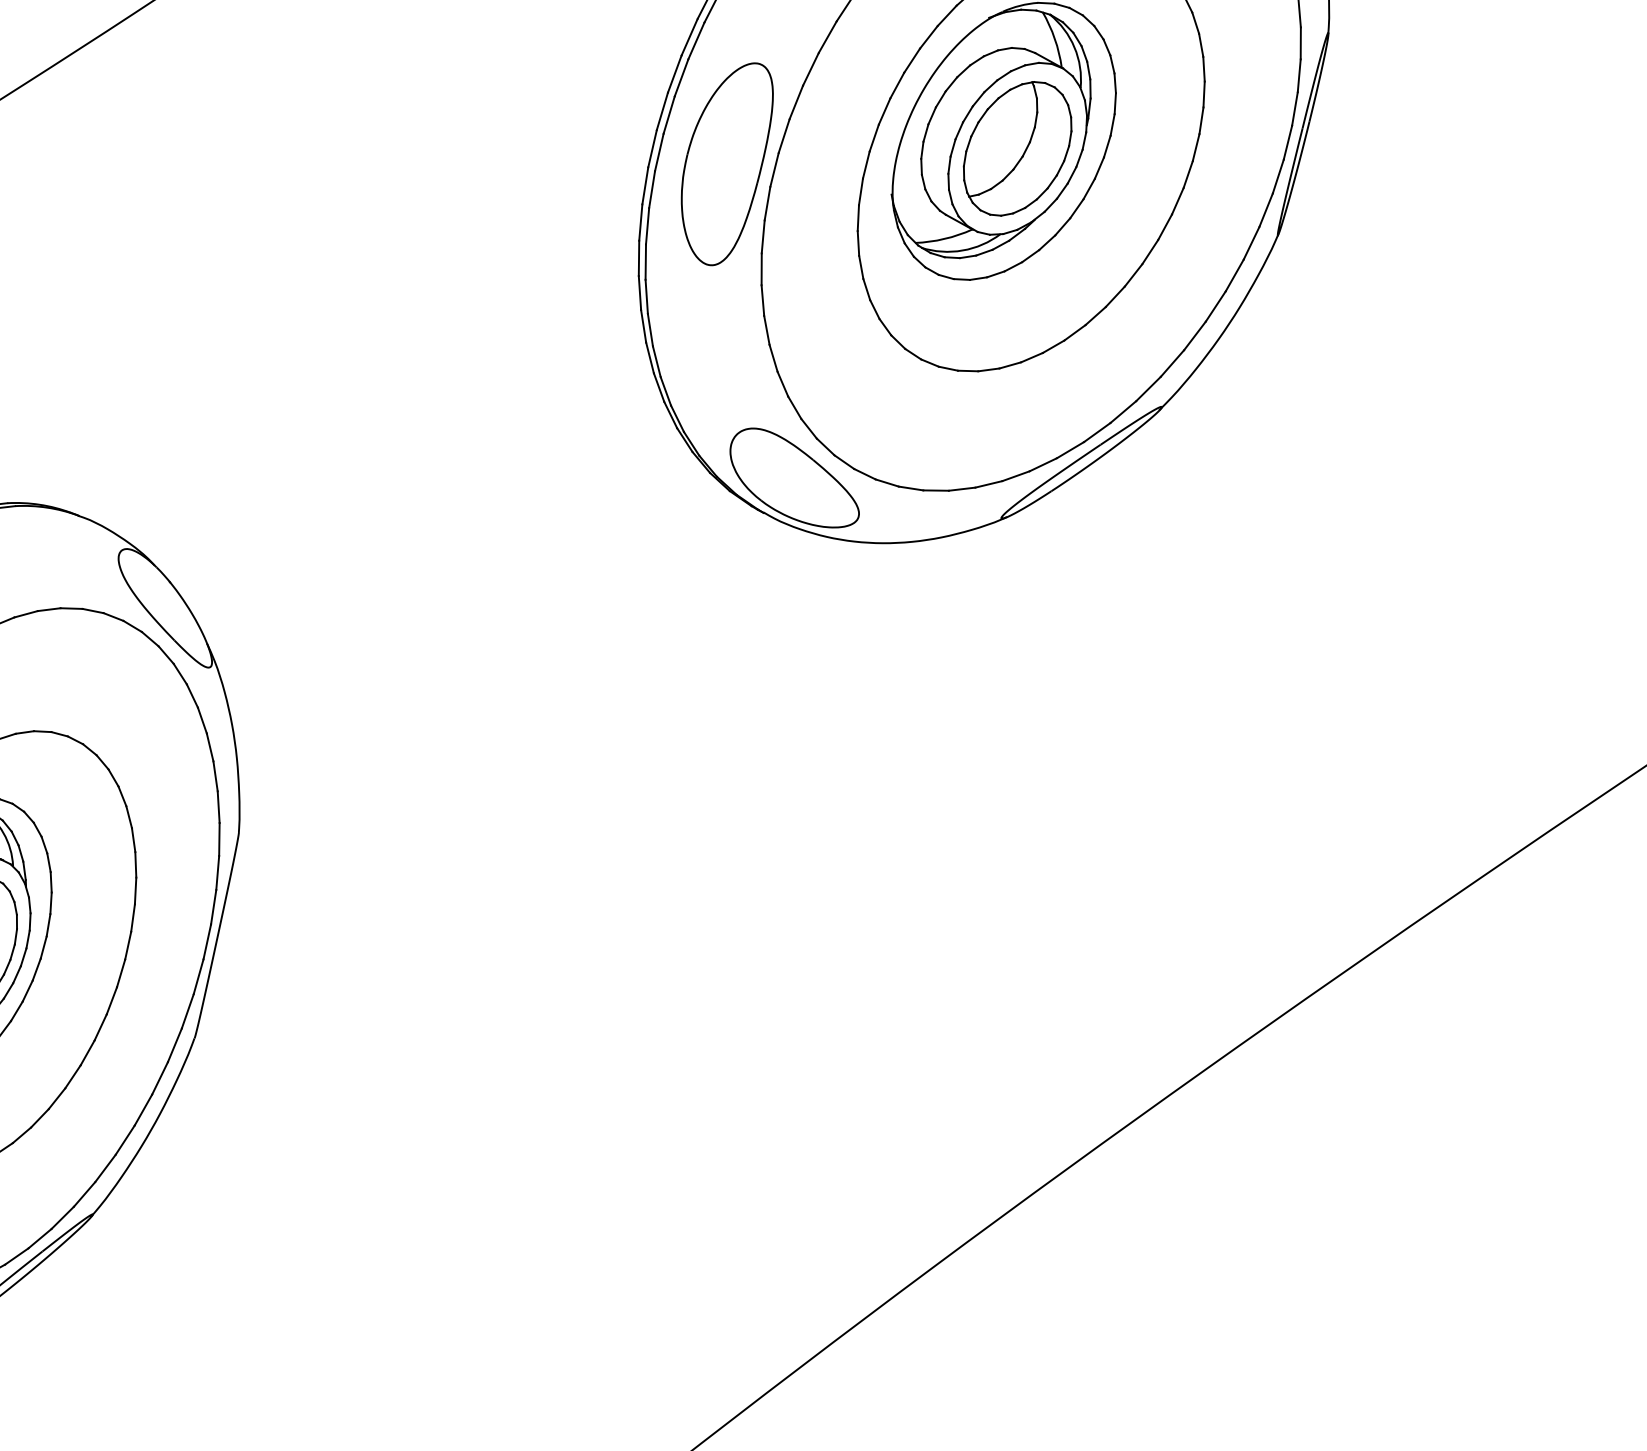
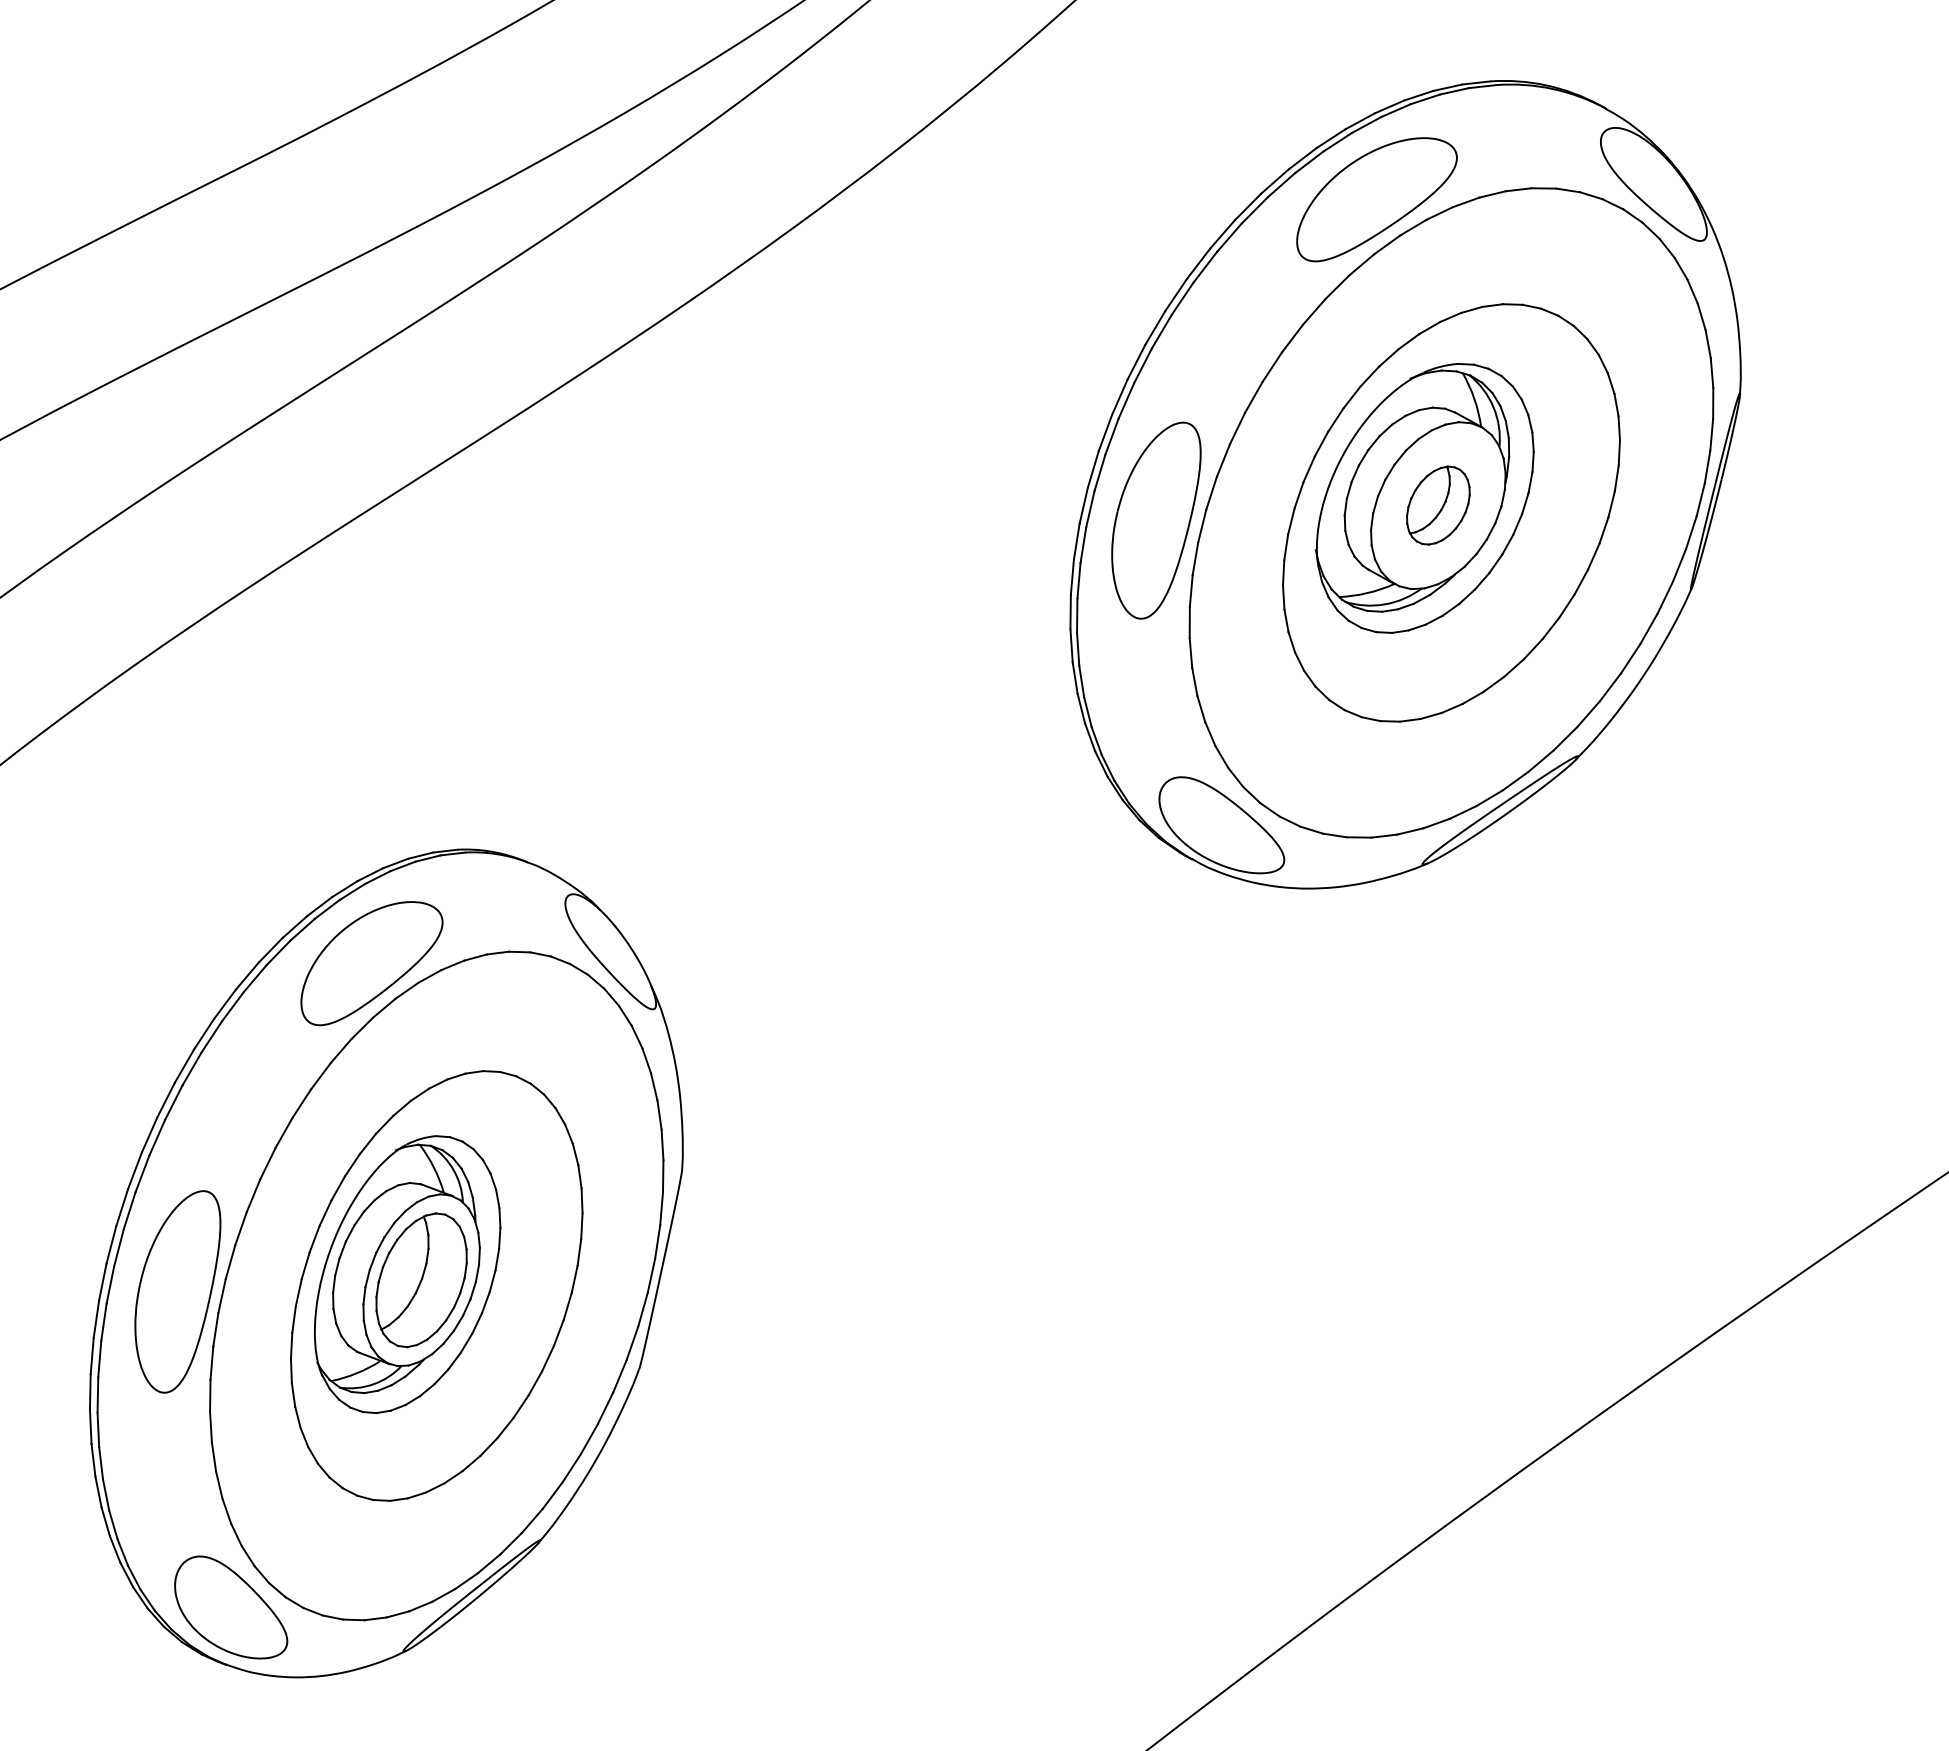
part: (1017, 148) -> (1438, 505), size x0.6

